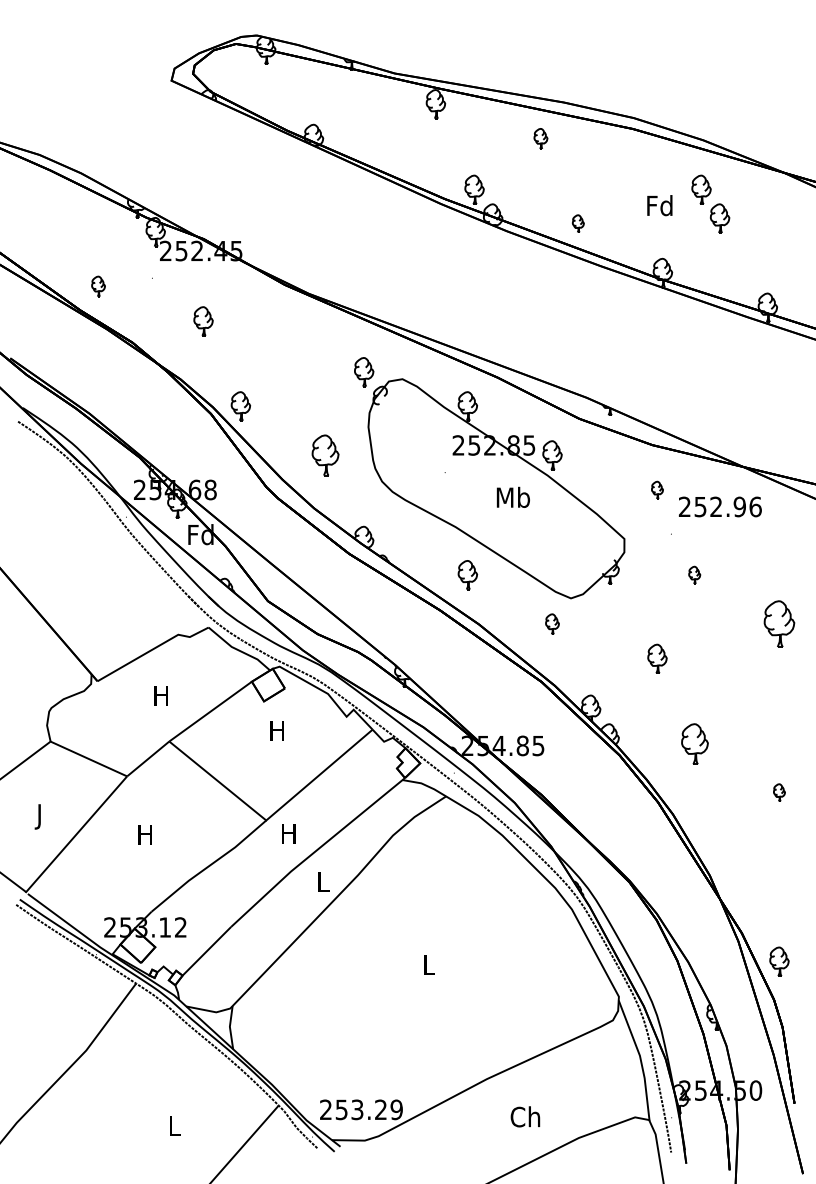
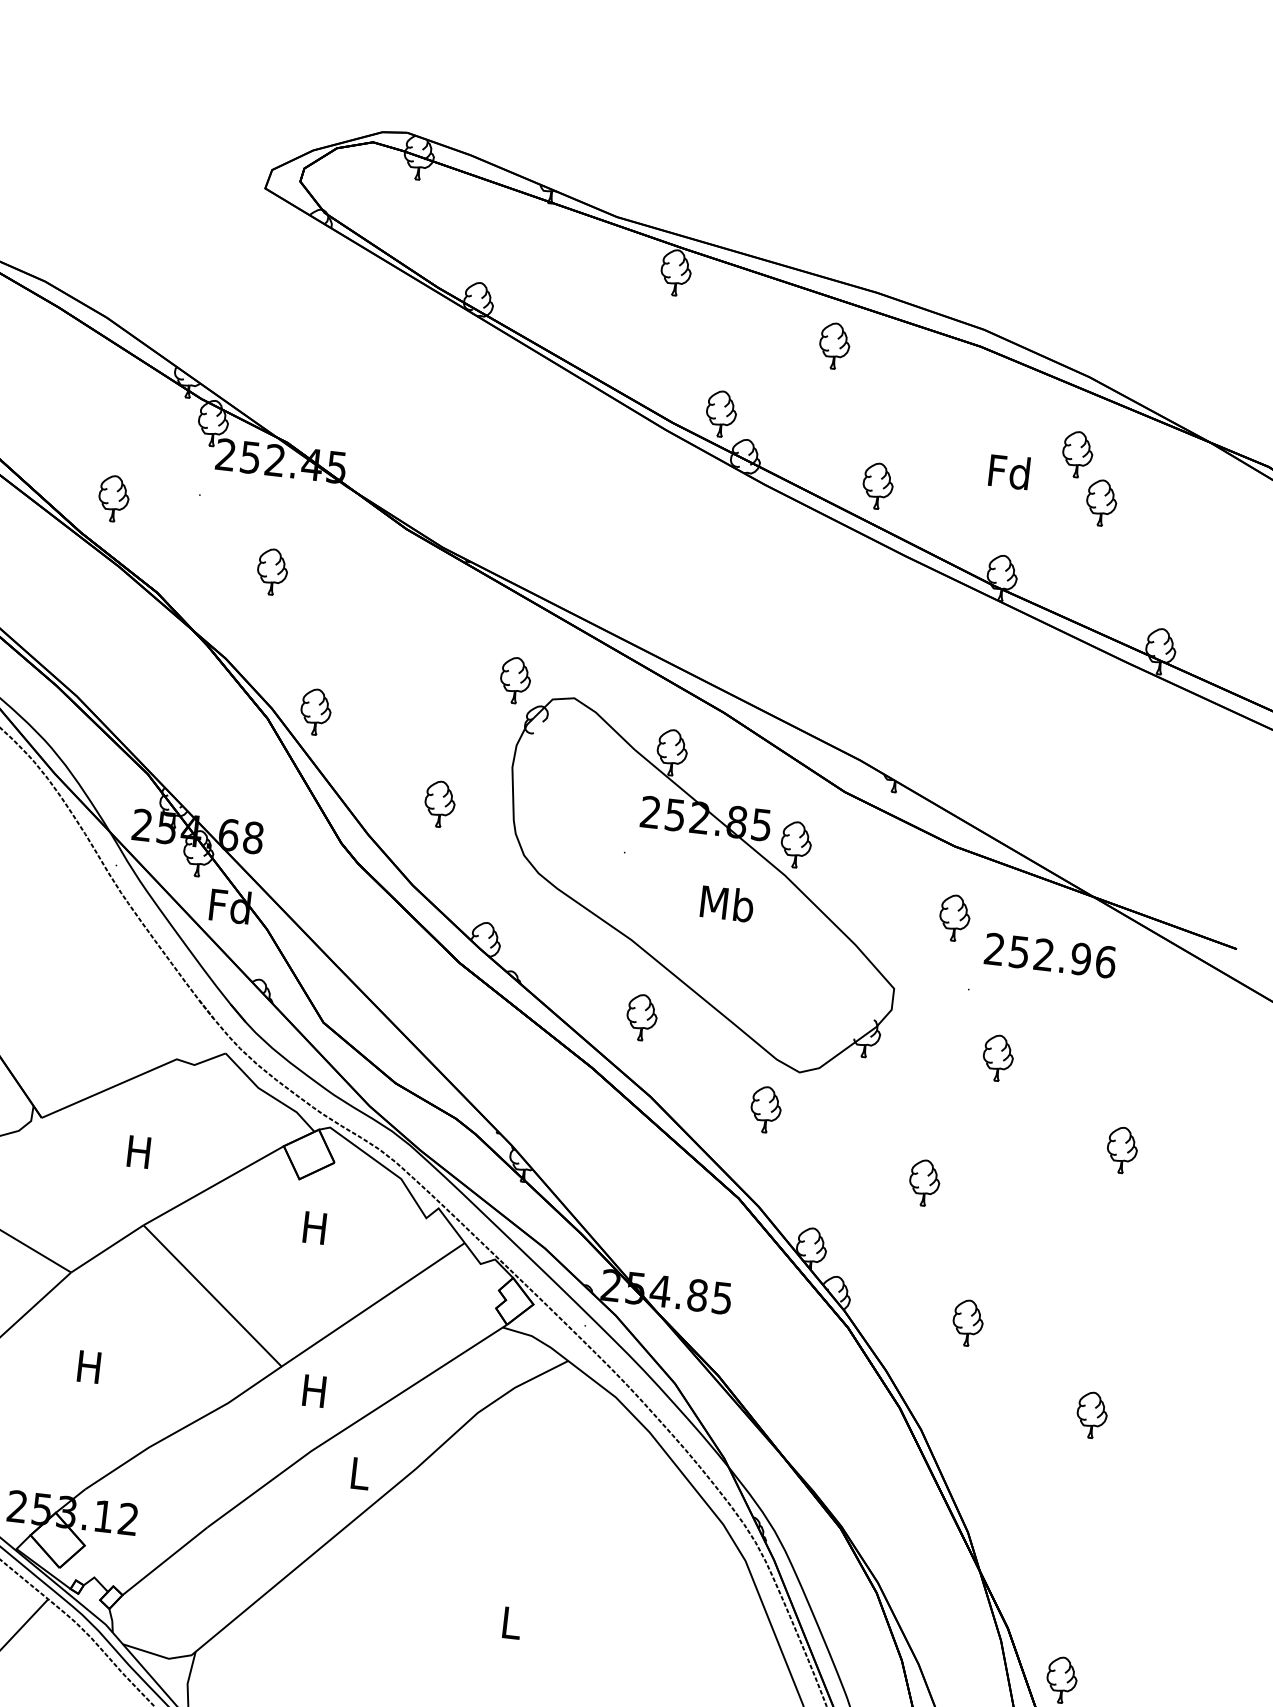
part: (540, 138) -> (834, 345), size x1.43
part: (578, 223) -> (878, 485), size x1.67
part: (98, 286) -> (113, 498), size x1.43
part: (325, 455) -> (439, 804), size x0.71
part: (657, 490) -> (954, 918), size x1.67
part: (694, 575) -> (997, 1058), size x1.67
part: (552, 624) -> (765, 1110), size x1.43
part: (779, 624) -> (1122, 1150), size x0.62
part: (694, 743) -> (967, 1322), size x0.71
part: (779, 792) -> (1092, 1414), size x1.67

